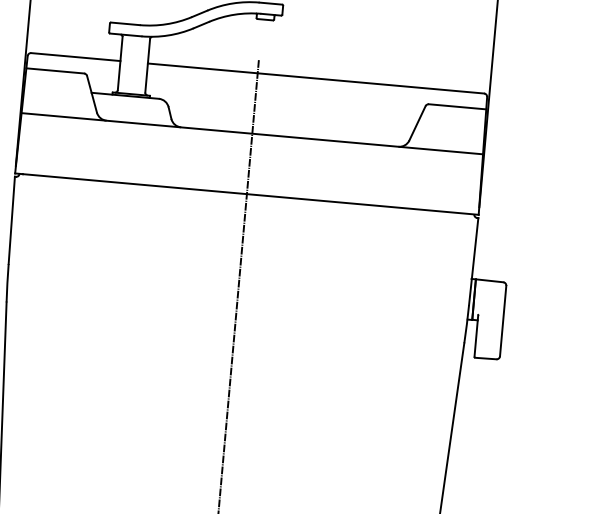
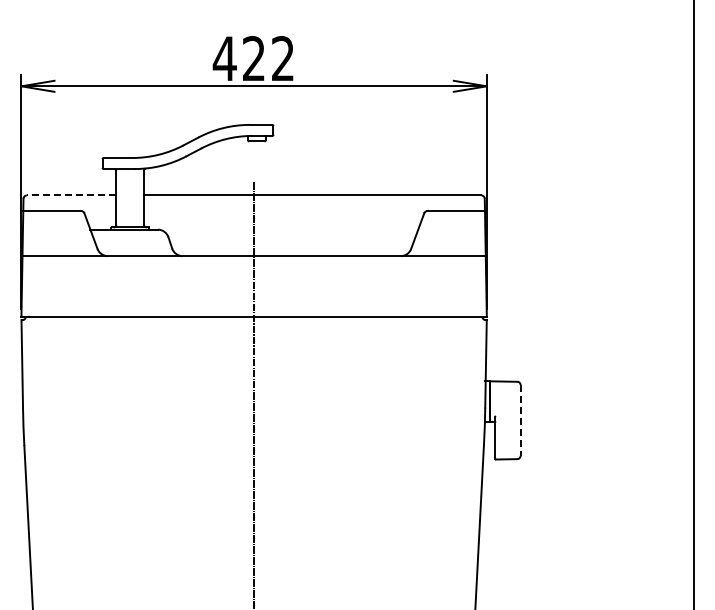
line: (75, 57) -> (71, 195), solid -> dashed
line: (503, 321) -> (520, 420), solid -> dashed

